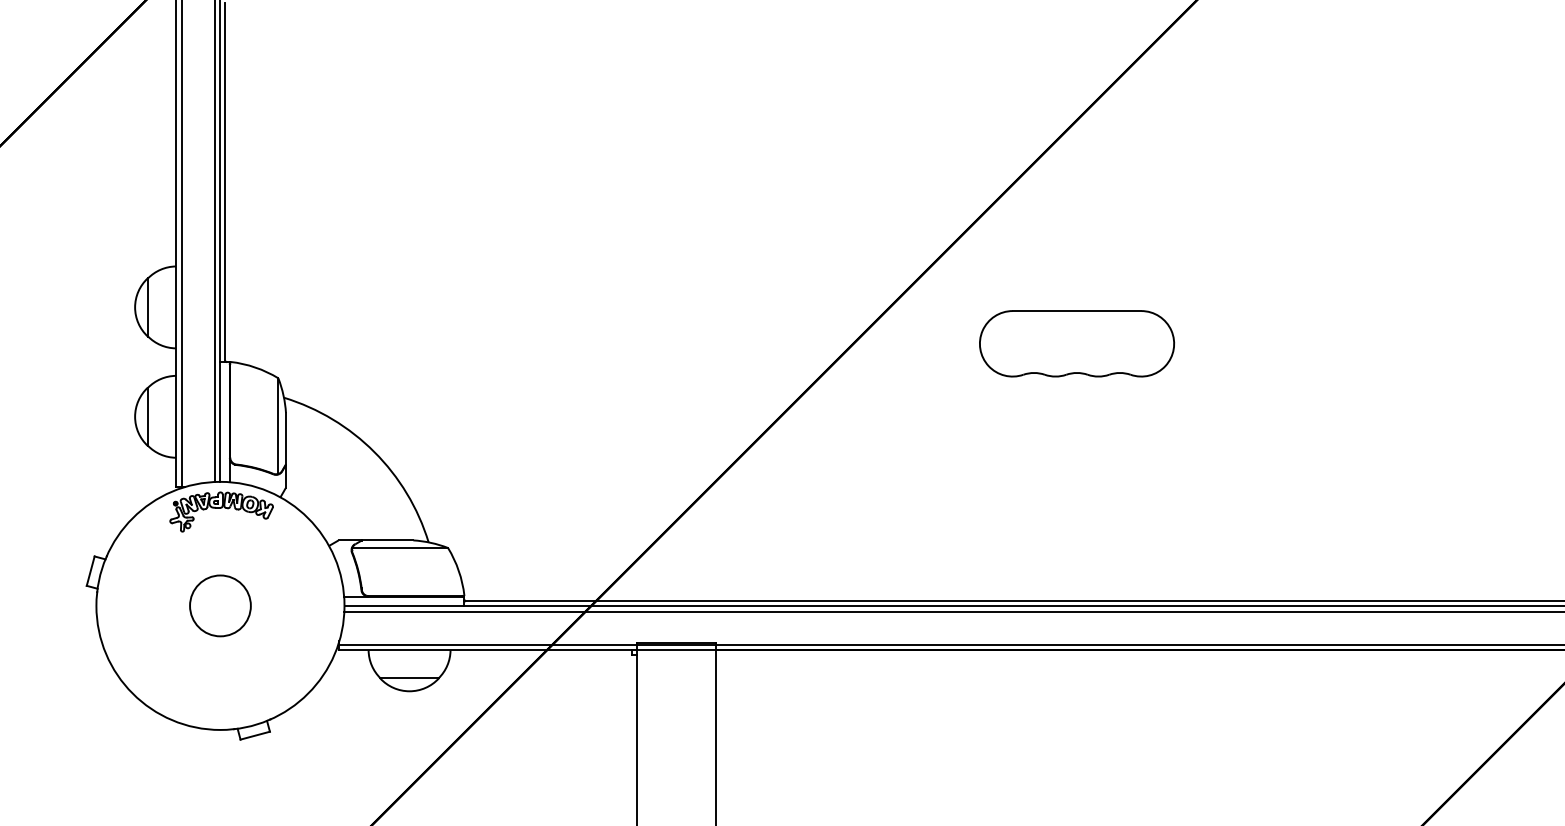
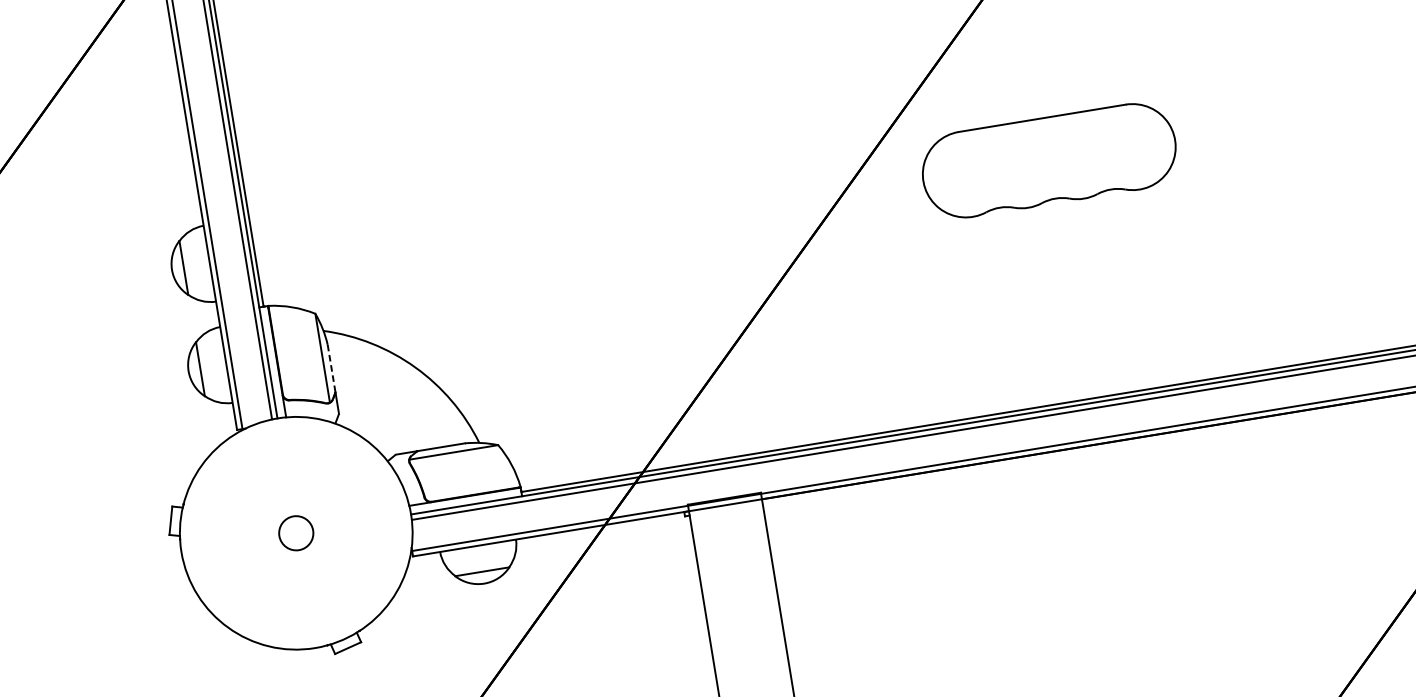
part: (1077, 343) -> (1049, 160), size x1.4
line: (286, 438) -> (332, 368), solid -> dashed
part: (221, 511) -> (282, 445), removed
circle: (220, 605) -> (296, 532), size x0.6

